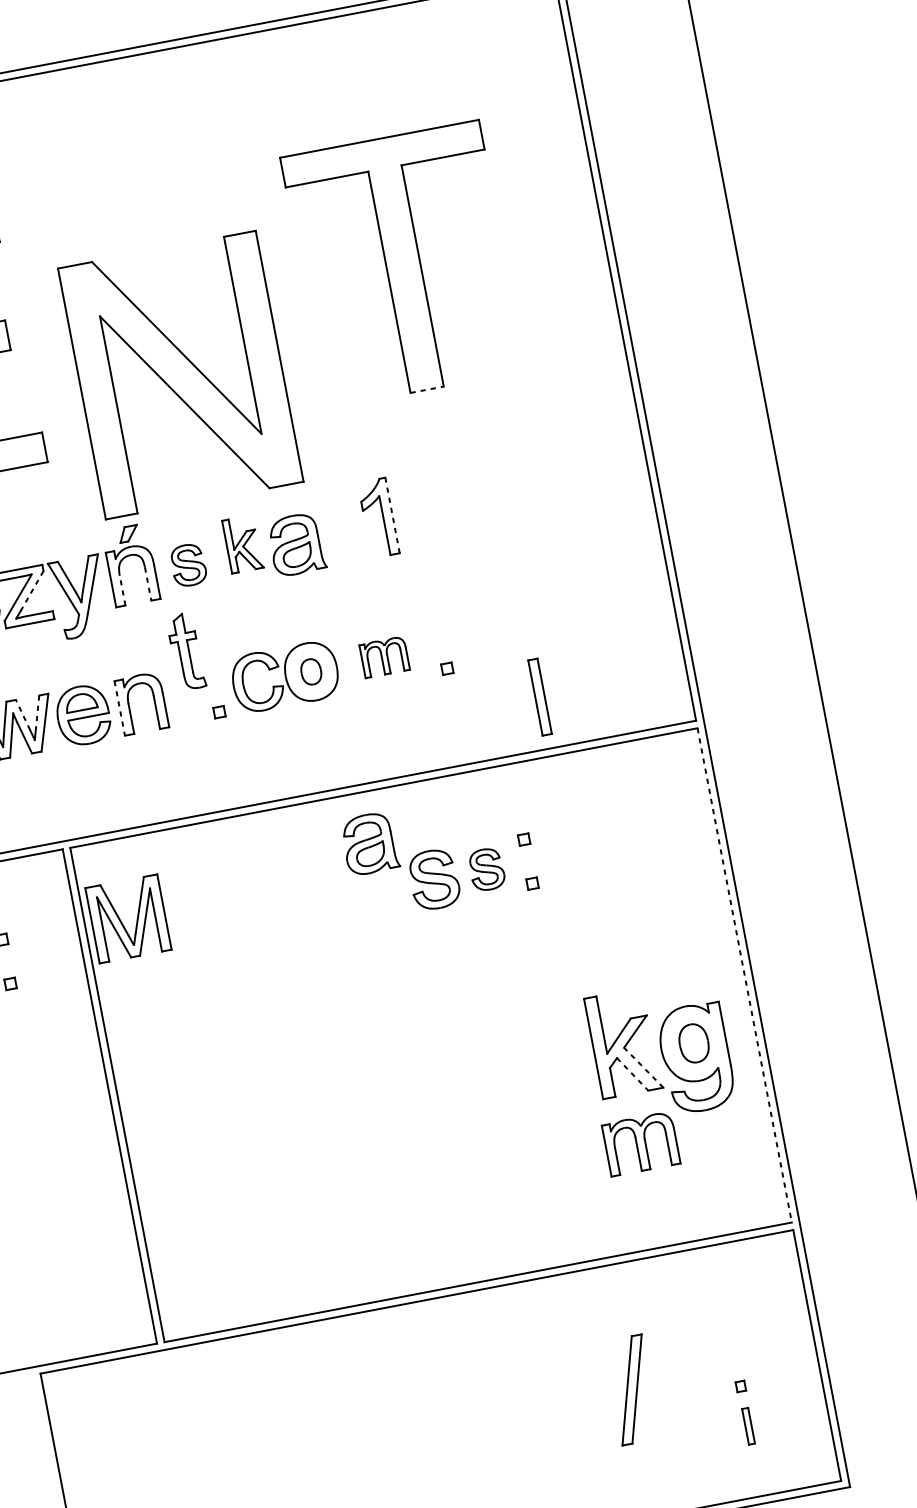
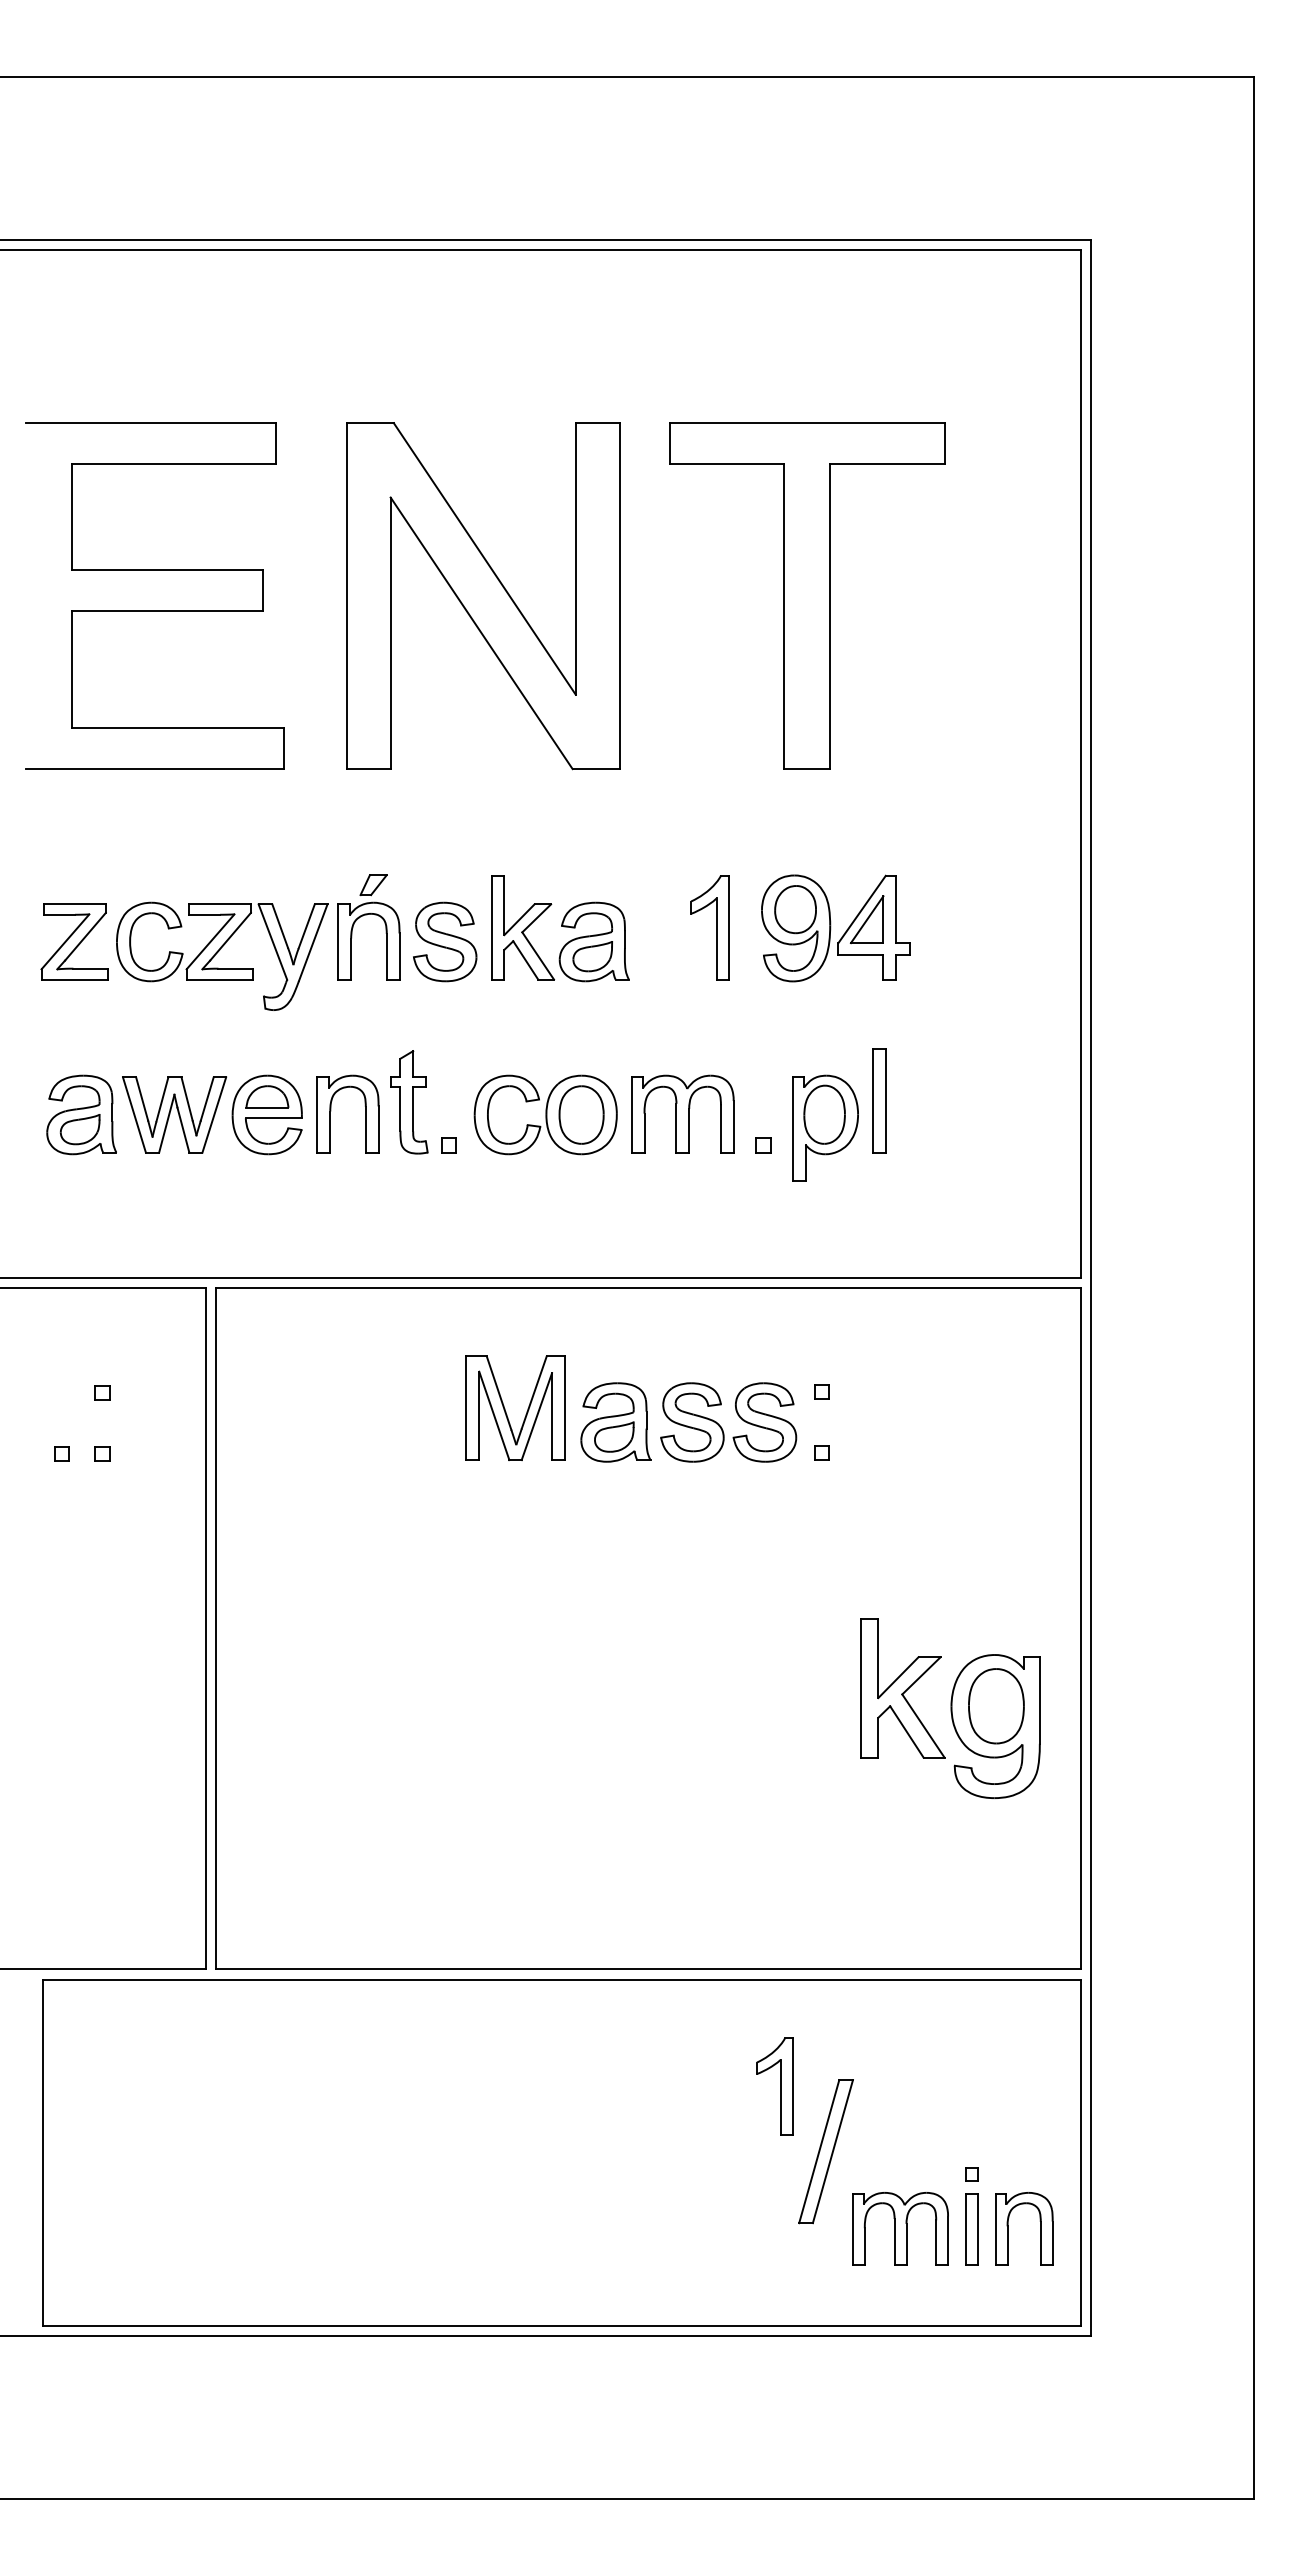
part: (181, 375) -> (483, 596), moved
line: (427, 390) -> (807, 769), dashed -> solid
part: (469, 501) -> (835, 928), added
line: (392, 515) -> (729, 927), dashed -> solid
part: (243, 543) -> (523, 927), size x1.43
part: (188, 564) -> (445, 941), size x1.43
line: (147, 583) -> (386, 956), dashed -> solid
line: (122, 590) -> (351, 959), dashed -> solid
line: (31, 591) -> (230, 936), dashed -> solid
part: (489, 647) -> (825, 1127), added
part: (186, 651) -> (409, 1102), moved
part: (384, 656) -> (682, 1113), size x1.67
part: (311, 671) -> (581, 1114), size x1.67
part: (540, 697) -> (879, 1100), moved
line: (119, 708) -> (317, 1114), dashed -> solid
line: (37, 712) -> (207, 1099), dashed -> solid
line: (23, 715) -> (187, 1099), dashed -> solid
part: (369, 843) -> (615, 1422), moved
part: (486, 869) -> (764, 1422), size x1.43
part: (122, 922) -> (506, 1411), moved
line: (744, 975) -> (1081, 1628), dashed -> solid
part: (694, 1043) -> (996, 1706), size x1.43
line: (643, 1067) -> (923, 1725), dashed -> solid
line: (632, 1074) -> (906, 1731), dashed -> solid
part: (641, 1143) -> (900, 2228), moved
part: (585, 1349) -> (774, 2086), added
part: (775, 1420) -> (1008, 2228), added
part: (748, 1426) -> (971, 2229), size x1.43

